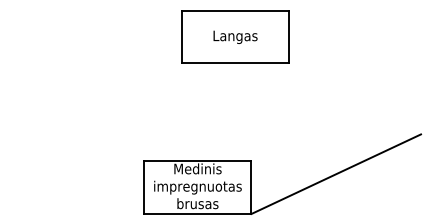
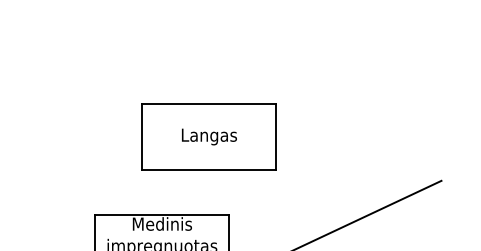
part: (235, 36) -> (209, 135), moved

